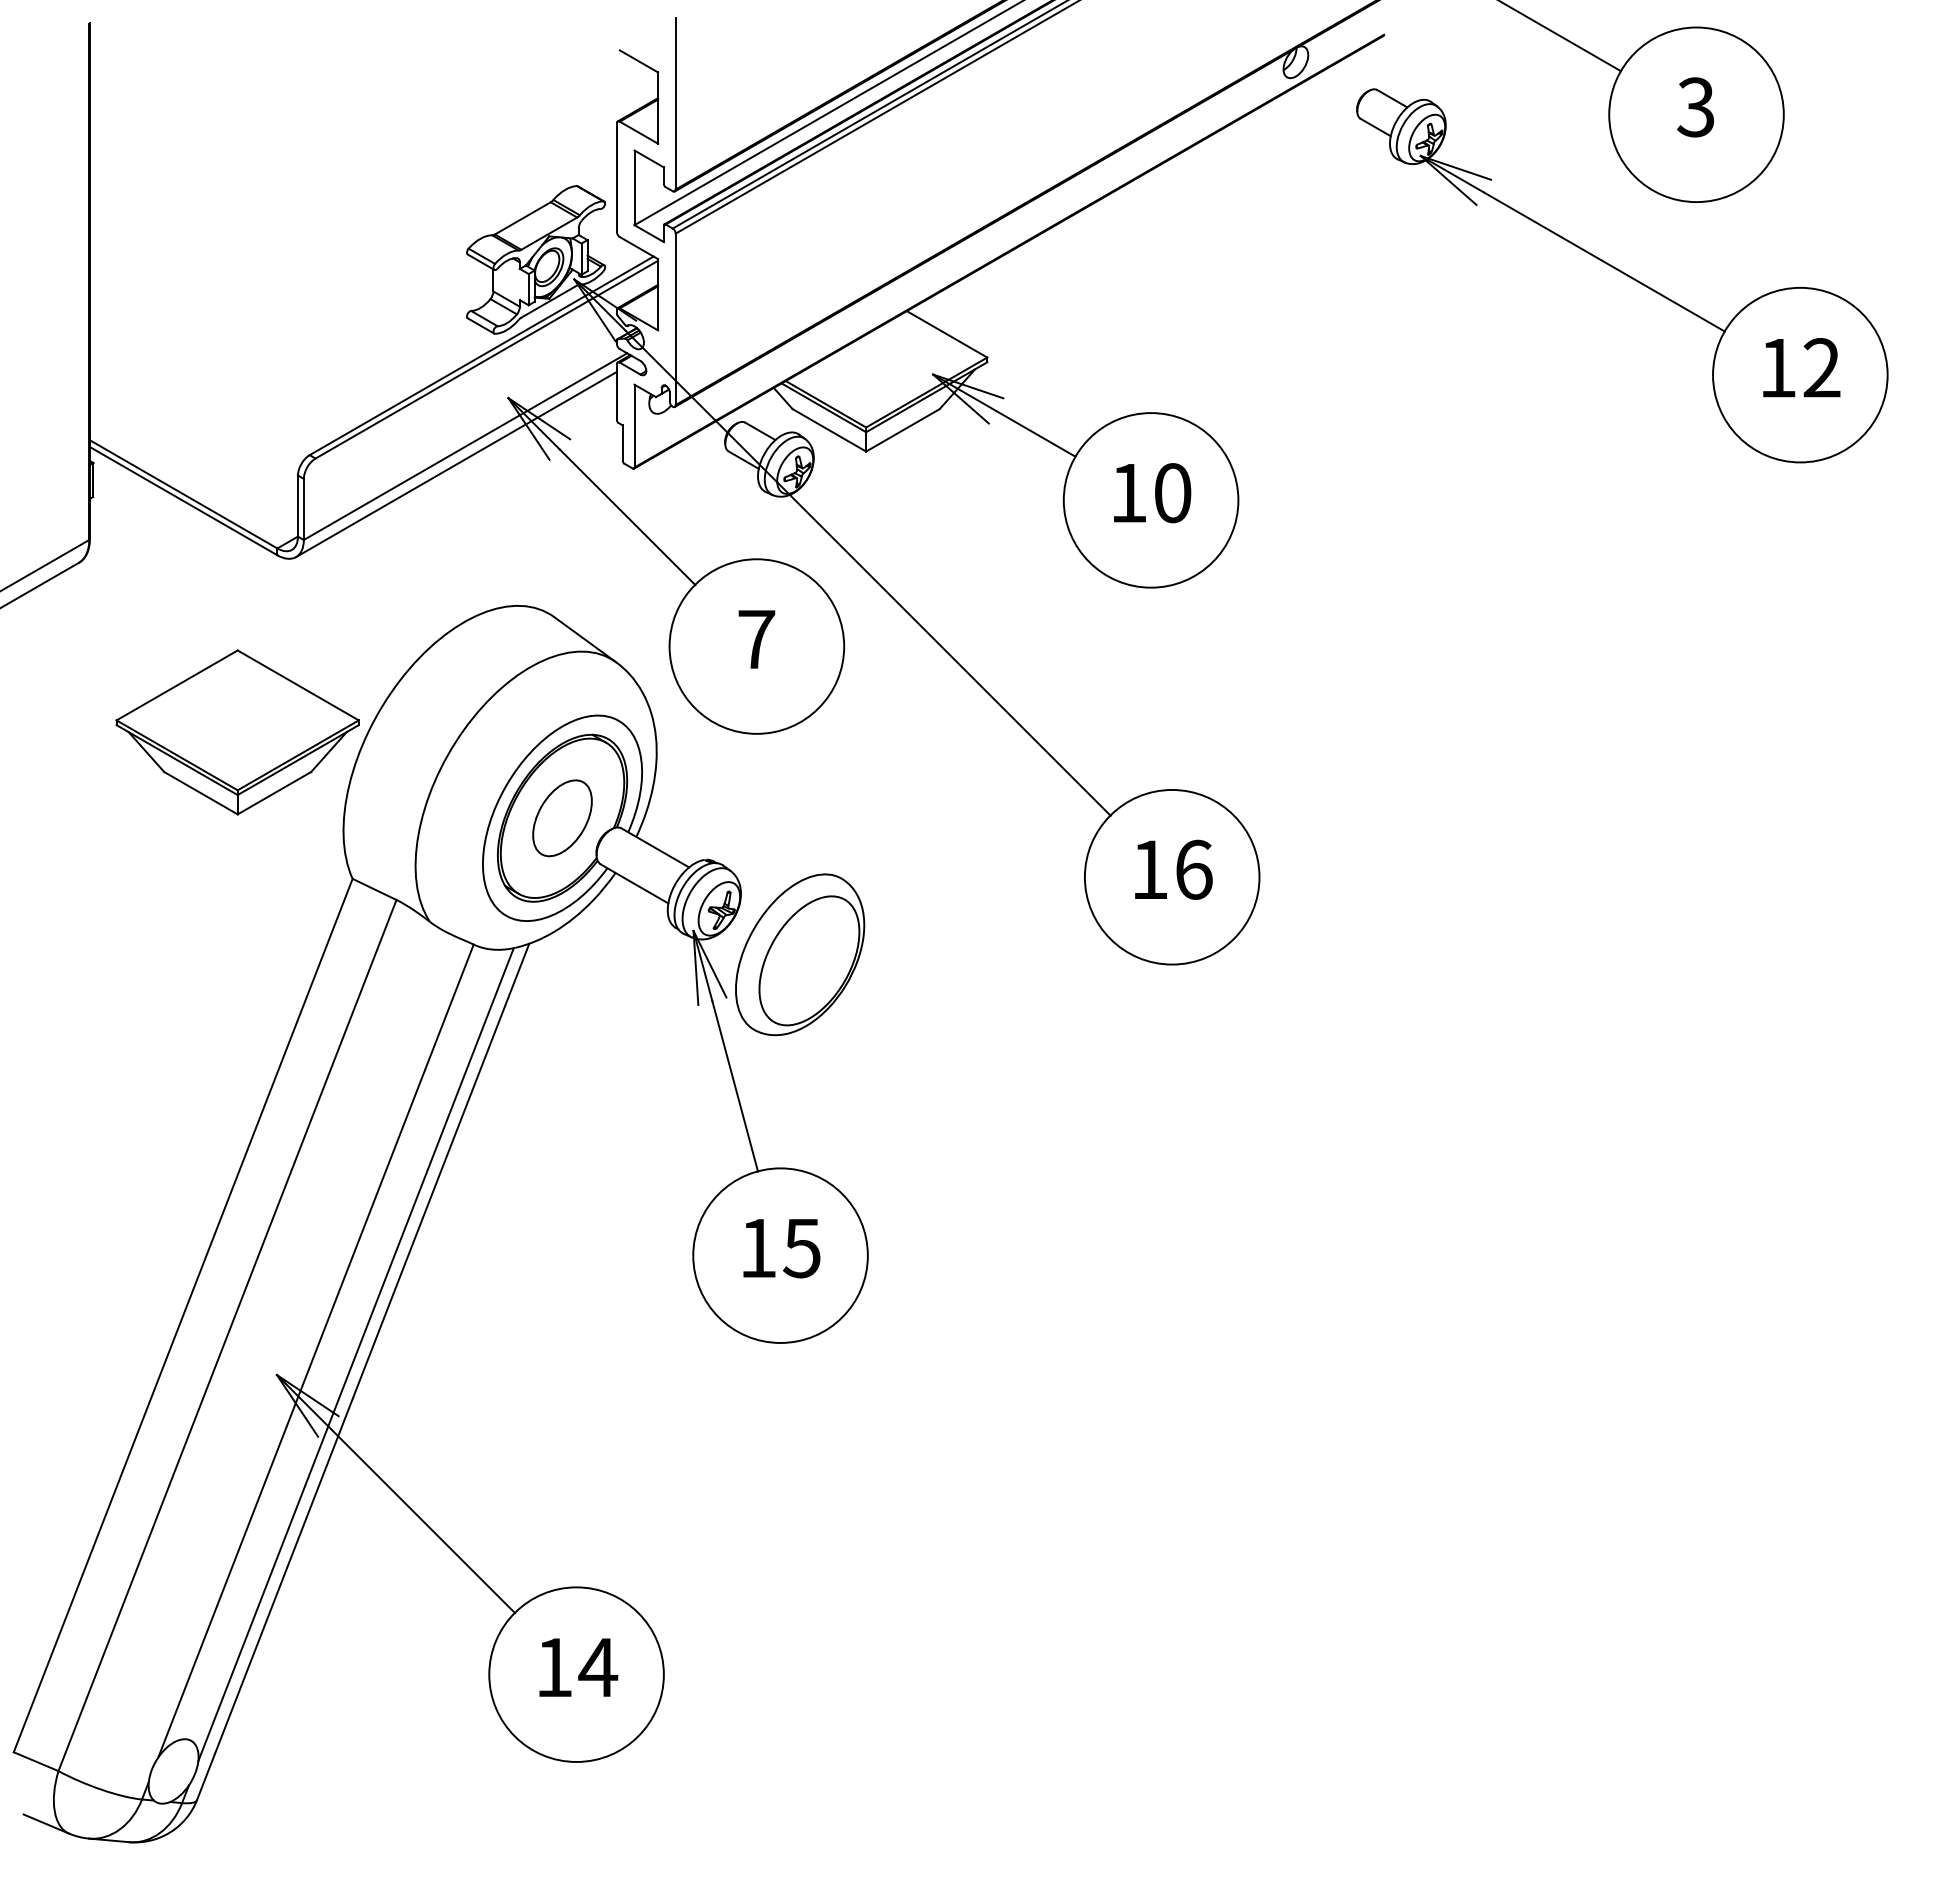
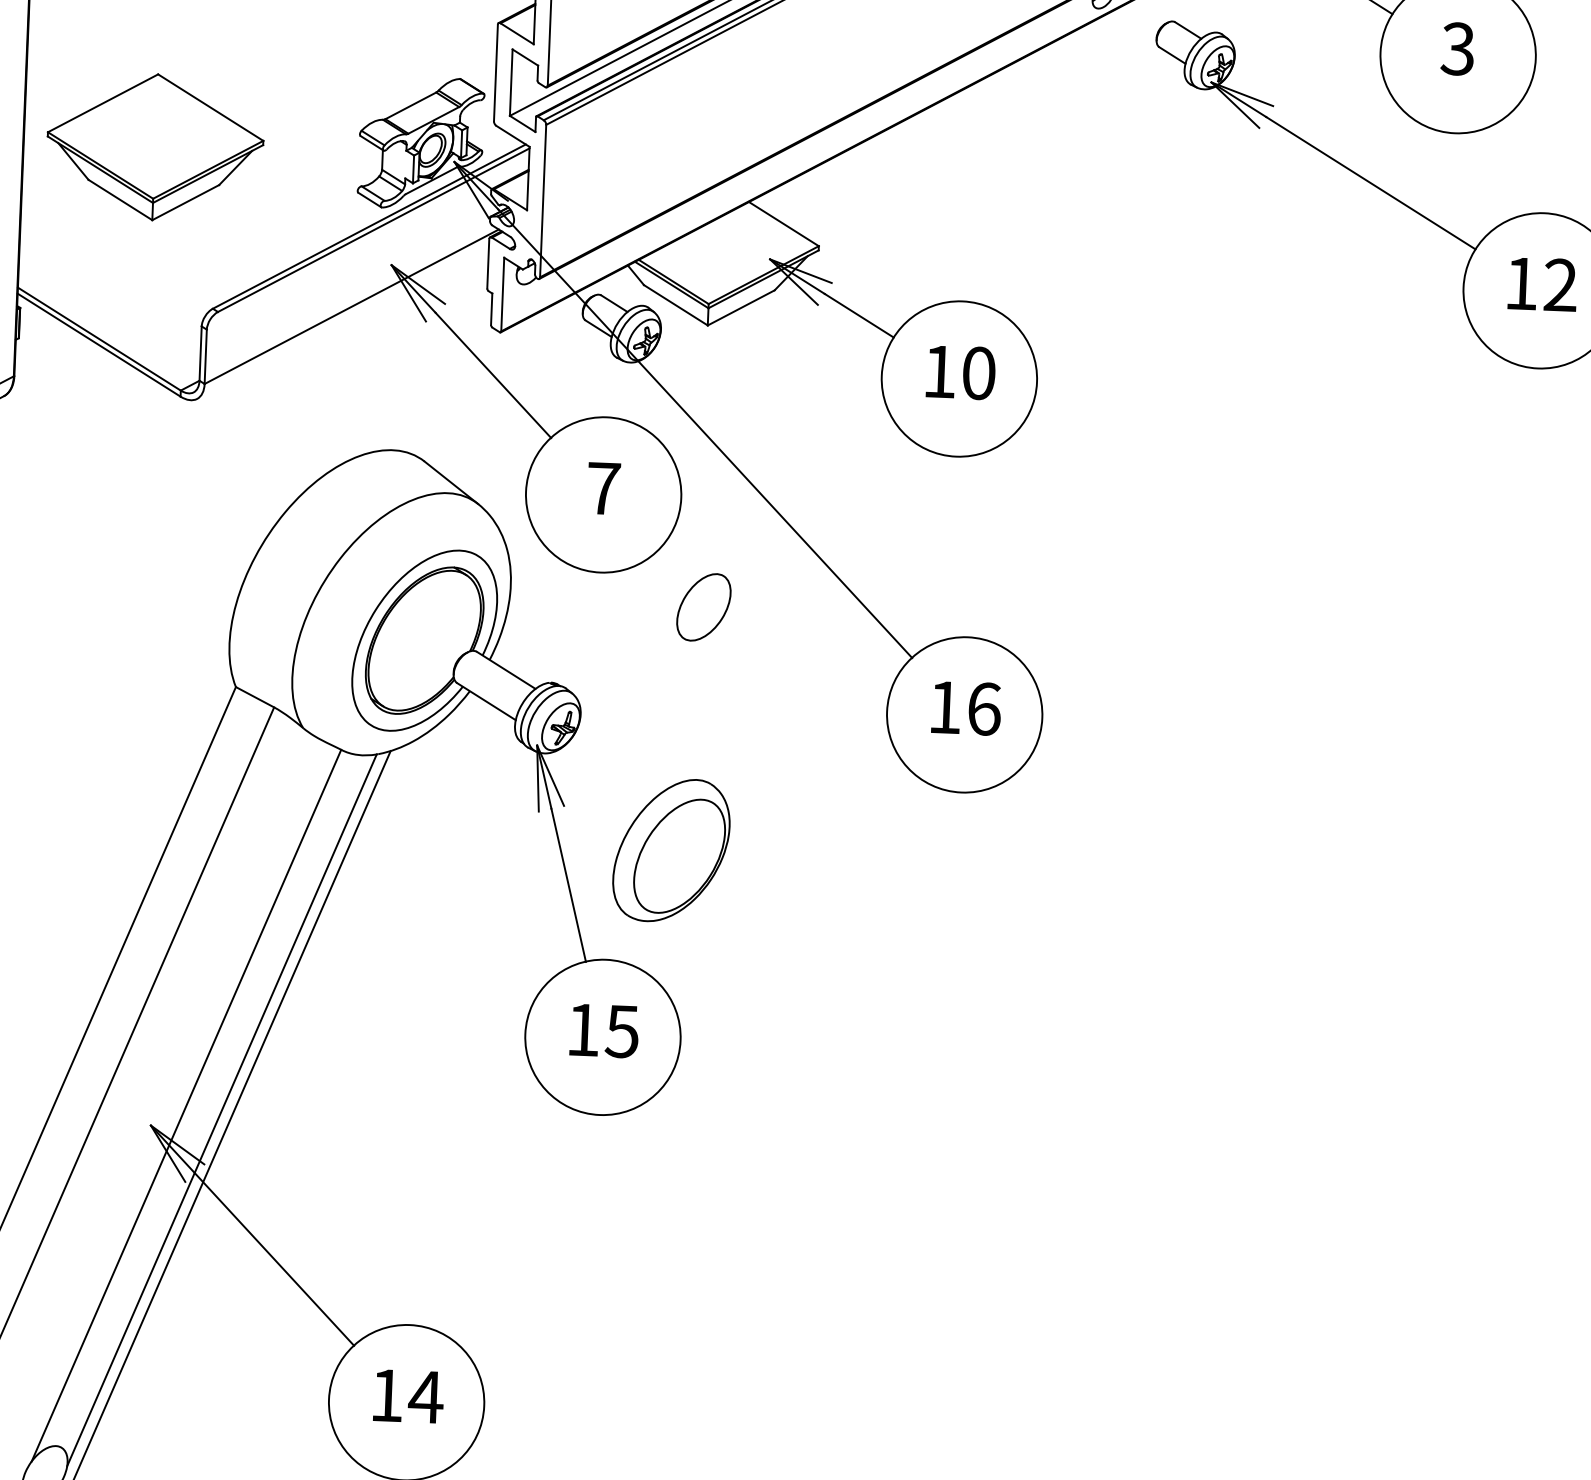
line: (456, 464) -> (343, 322), removed
part: (237, 732) -> (155, 147), moved
part: (562, 818) -> (703, 607), moved
part: (800, 954) -> (671, 850), moved

